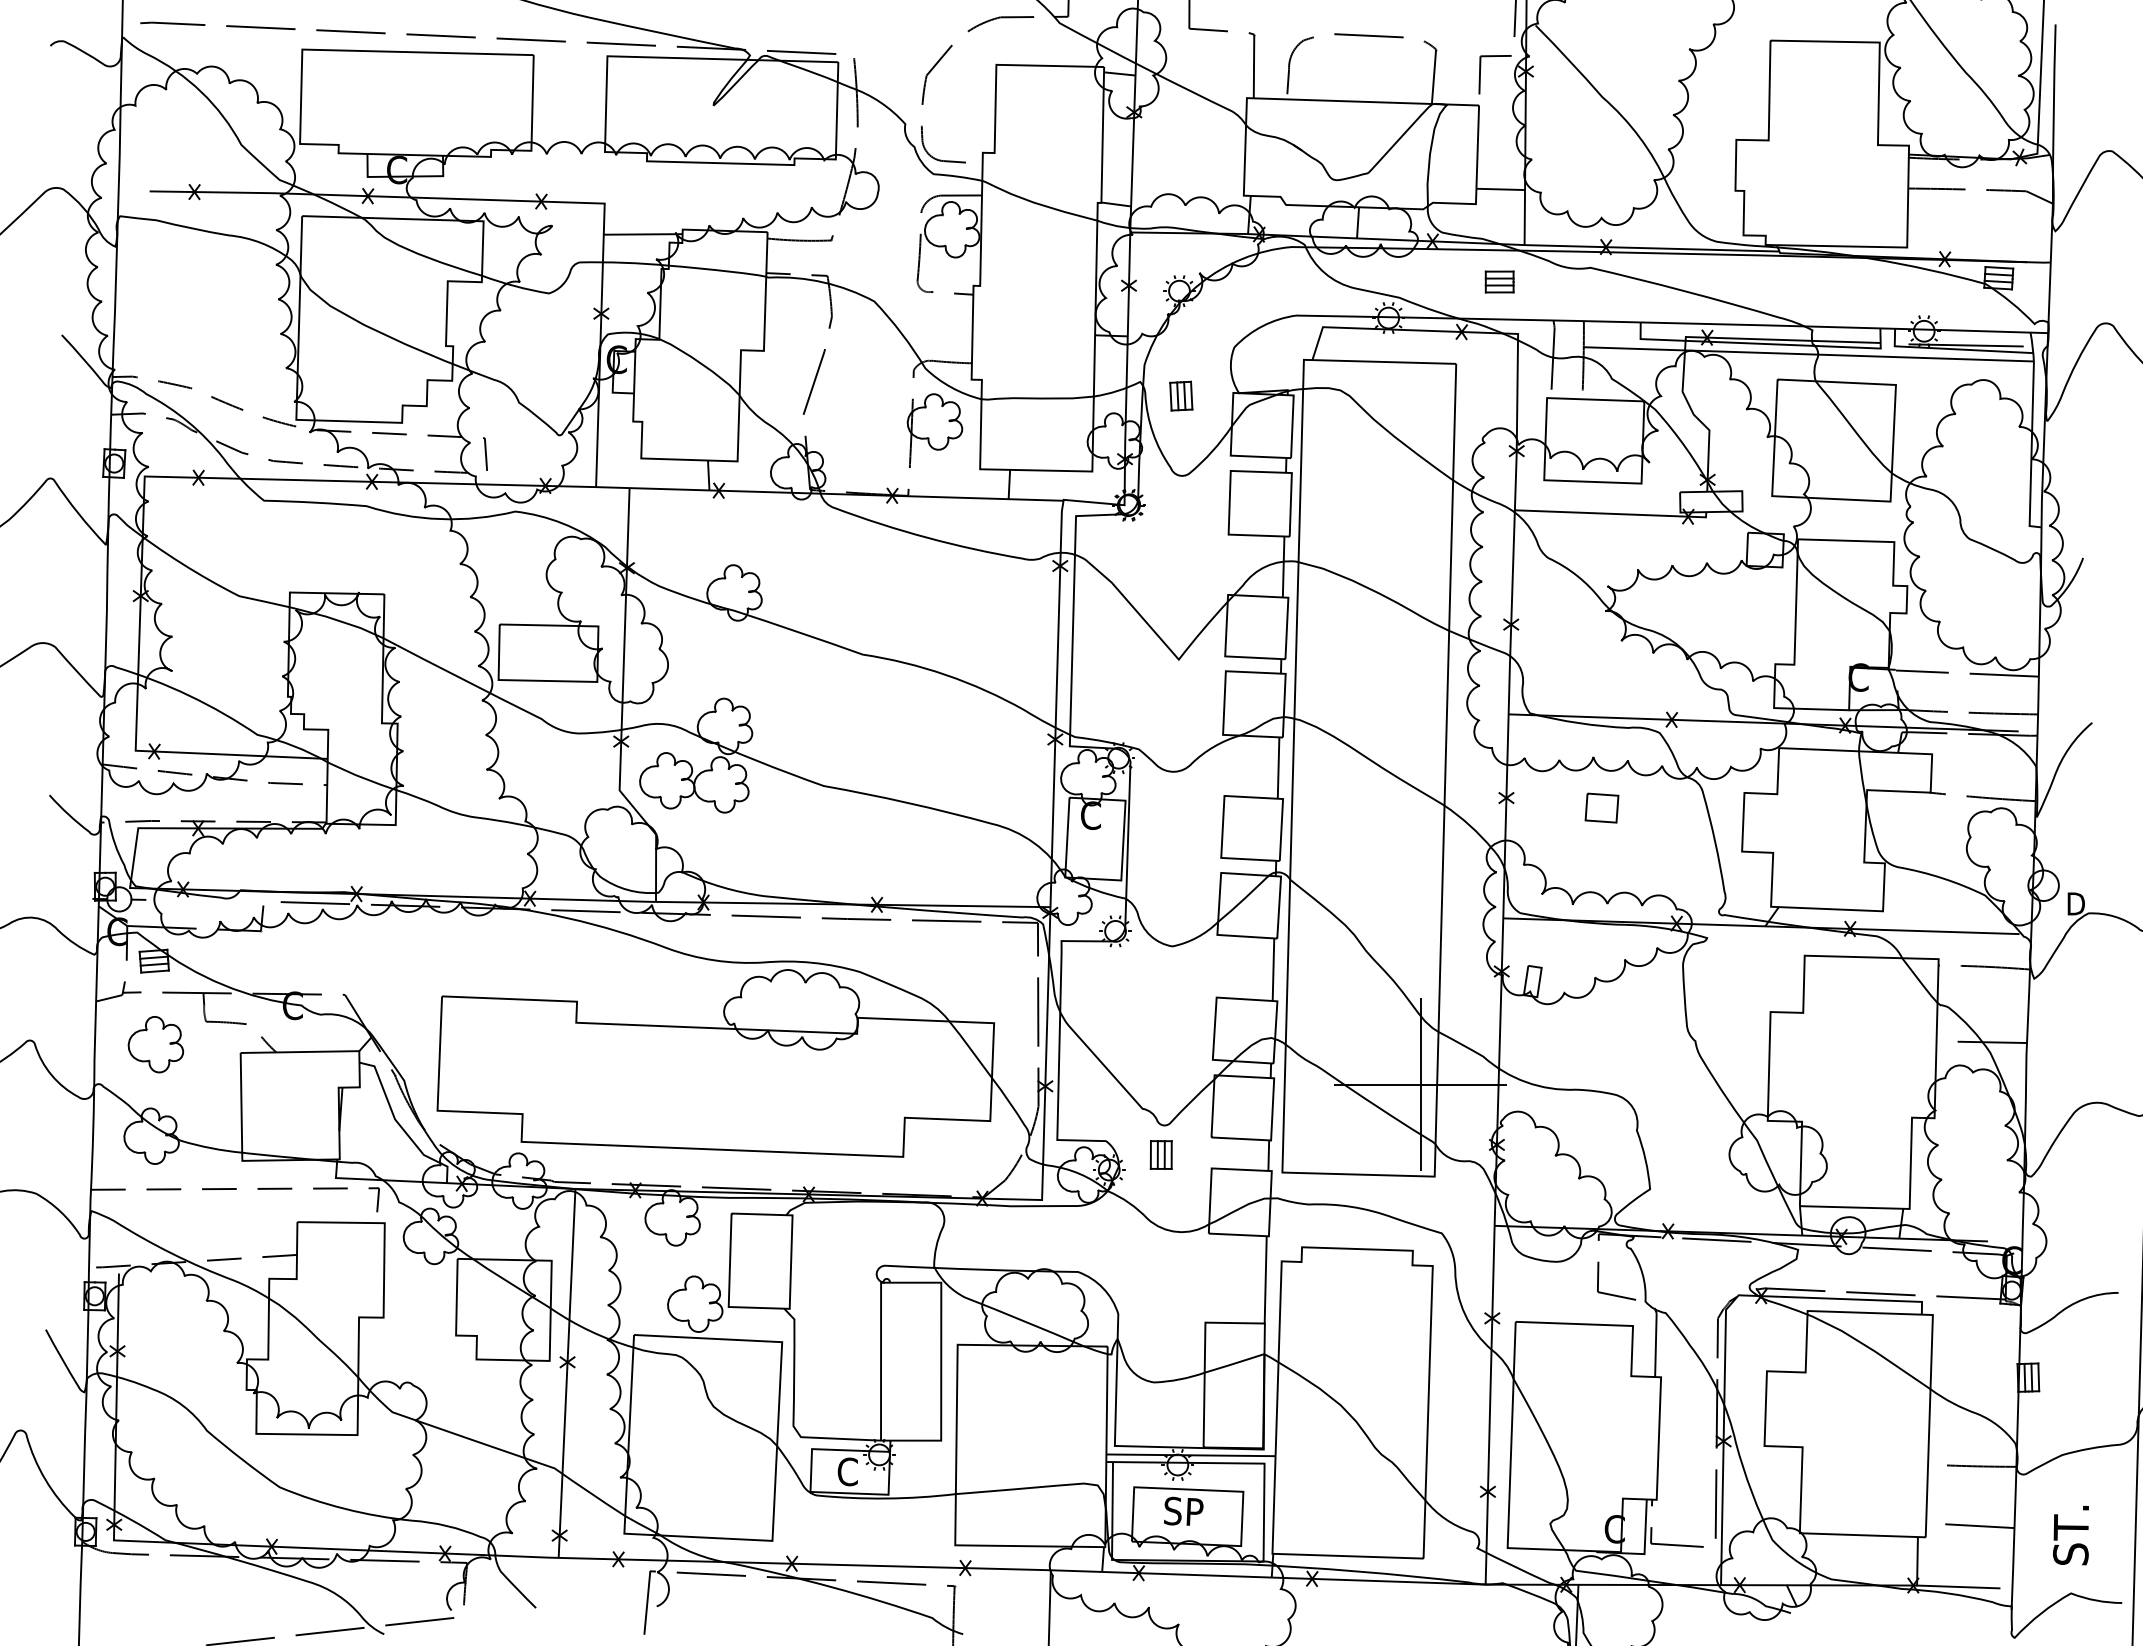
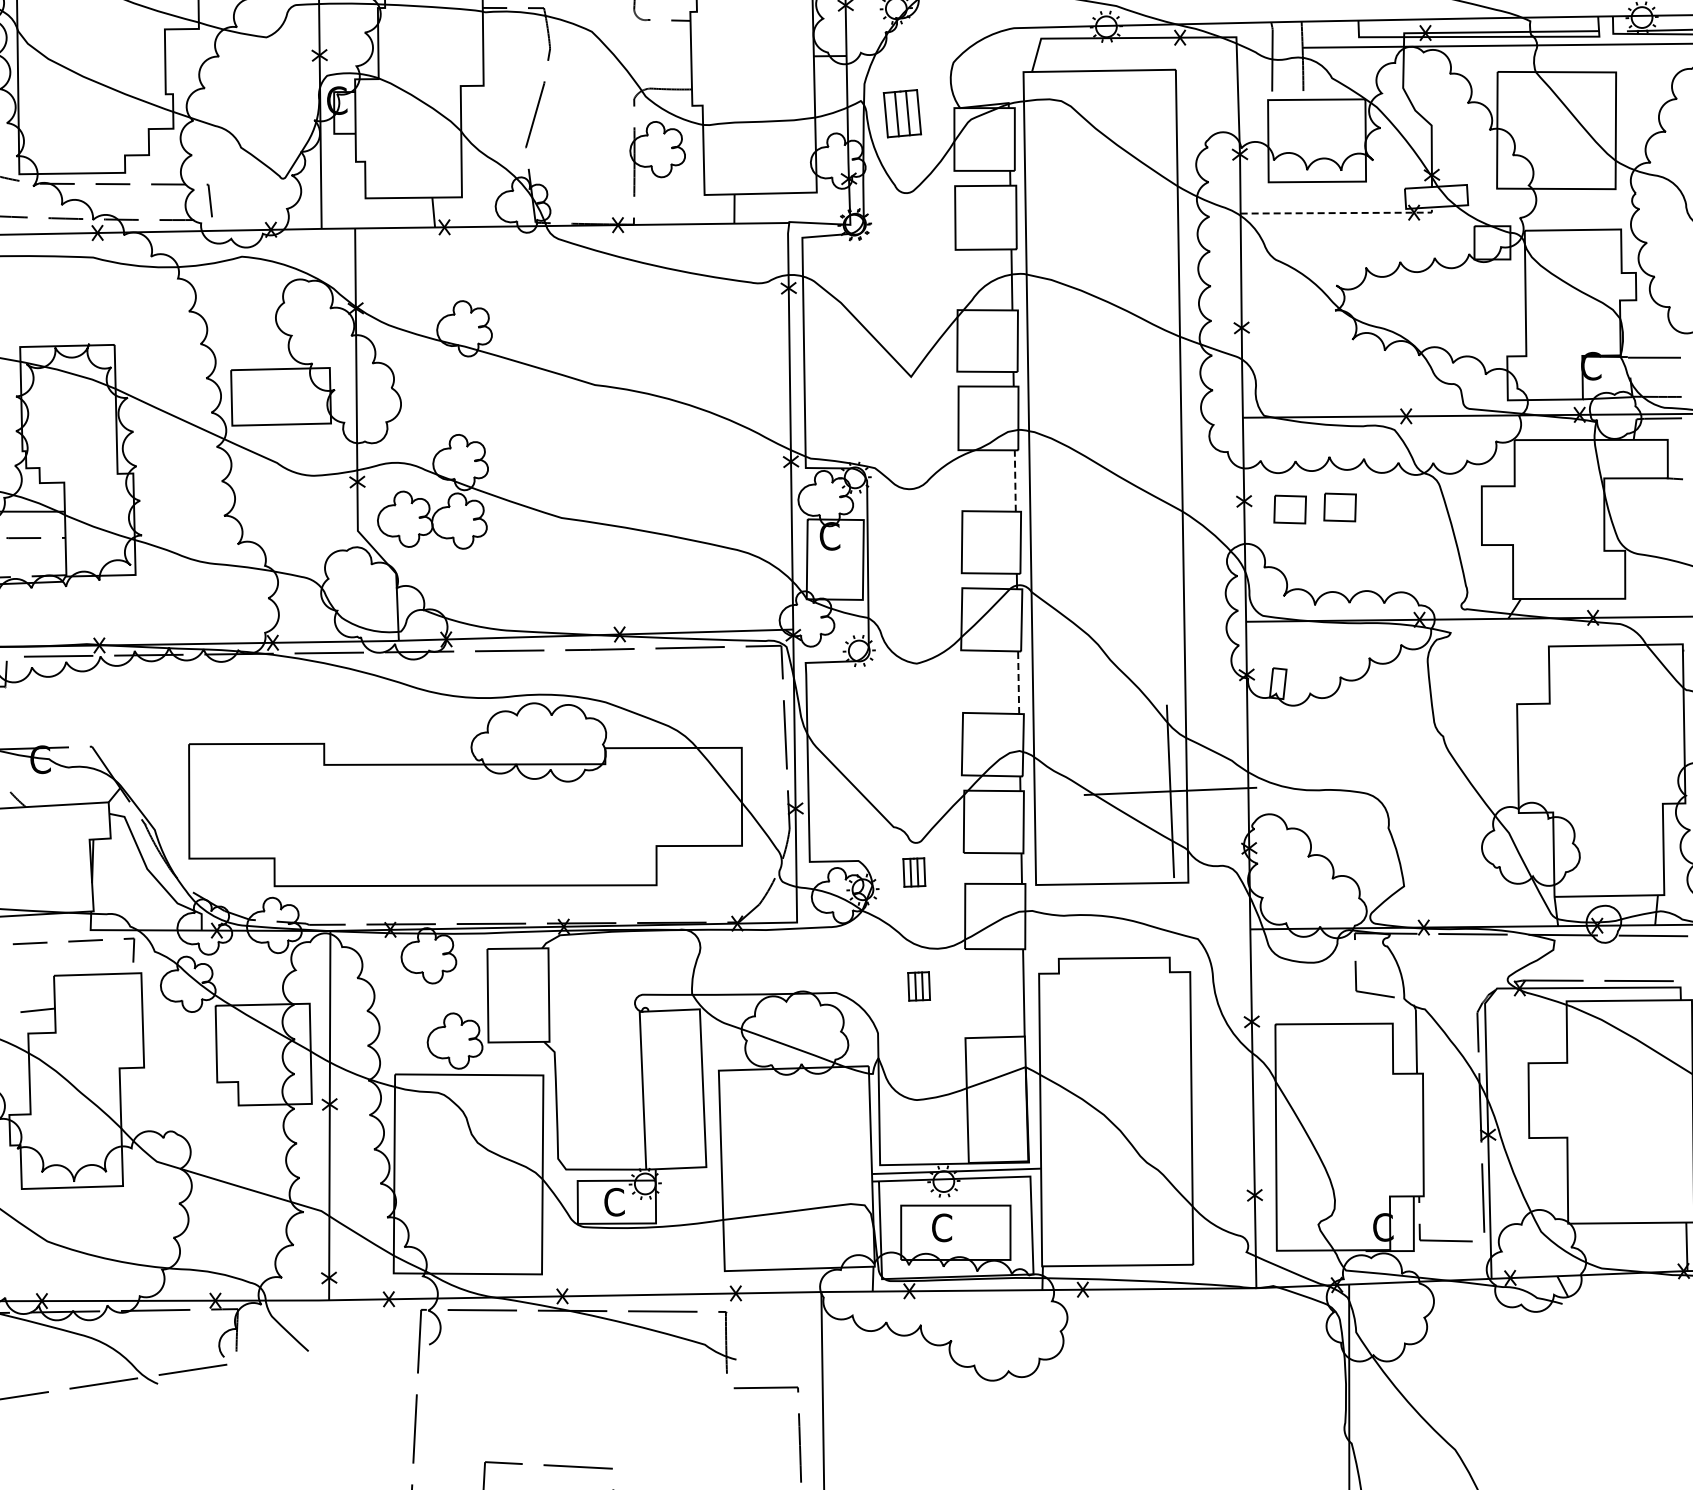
part: (1181, 395) -> (902, 112), size x1.6
line: (1614, 513) -> (1340, 212), solid -> dashed
line: (1278, 768) -> (1015, 481), solid -> dashed
part: (1551, 807) -> (1289, 508), added
line: (1273, 969) -> (1018, 682), solid -> dashed
part: (1160, 1268) -> (918, 985), added
text: (1183, 1510) -> (951, 1226), SP -> C

